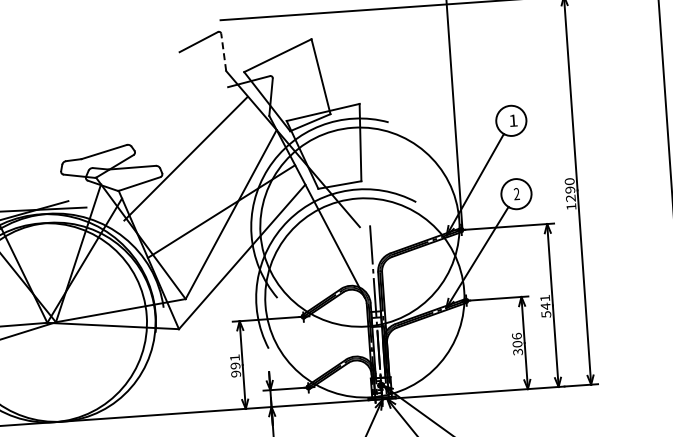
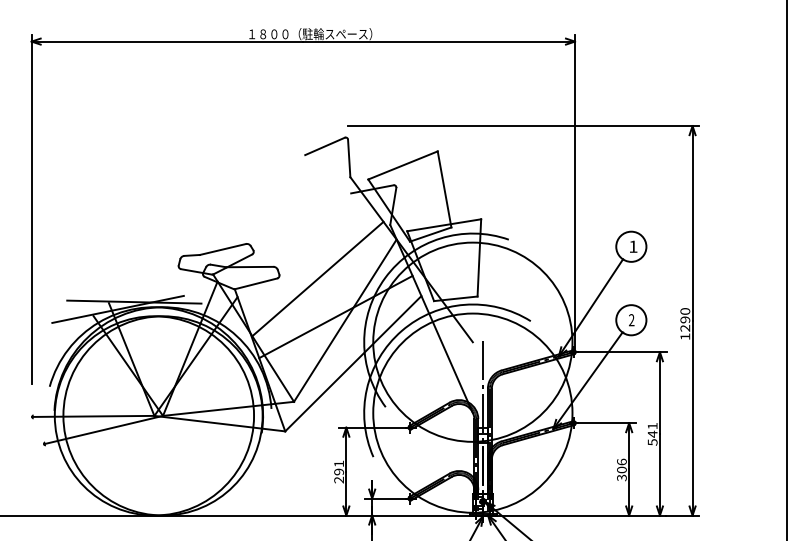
line: (224, 52) -> (349, 158), dashed -> solid
line: (185, 158) -> (317, 278), moved
text: (236, 373) -> (339, 479), 991 -> 291

